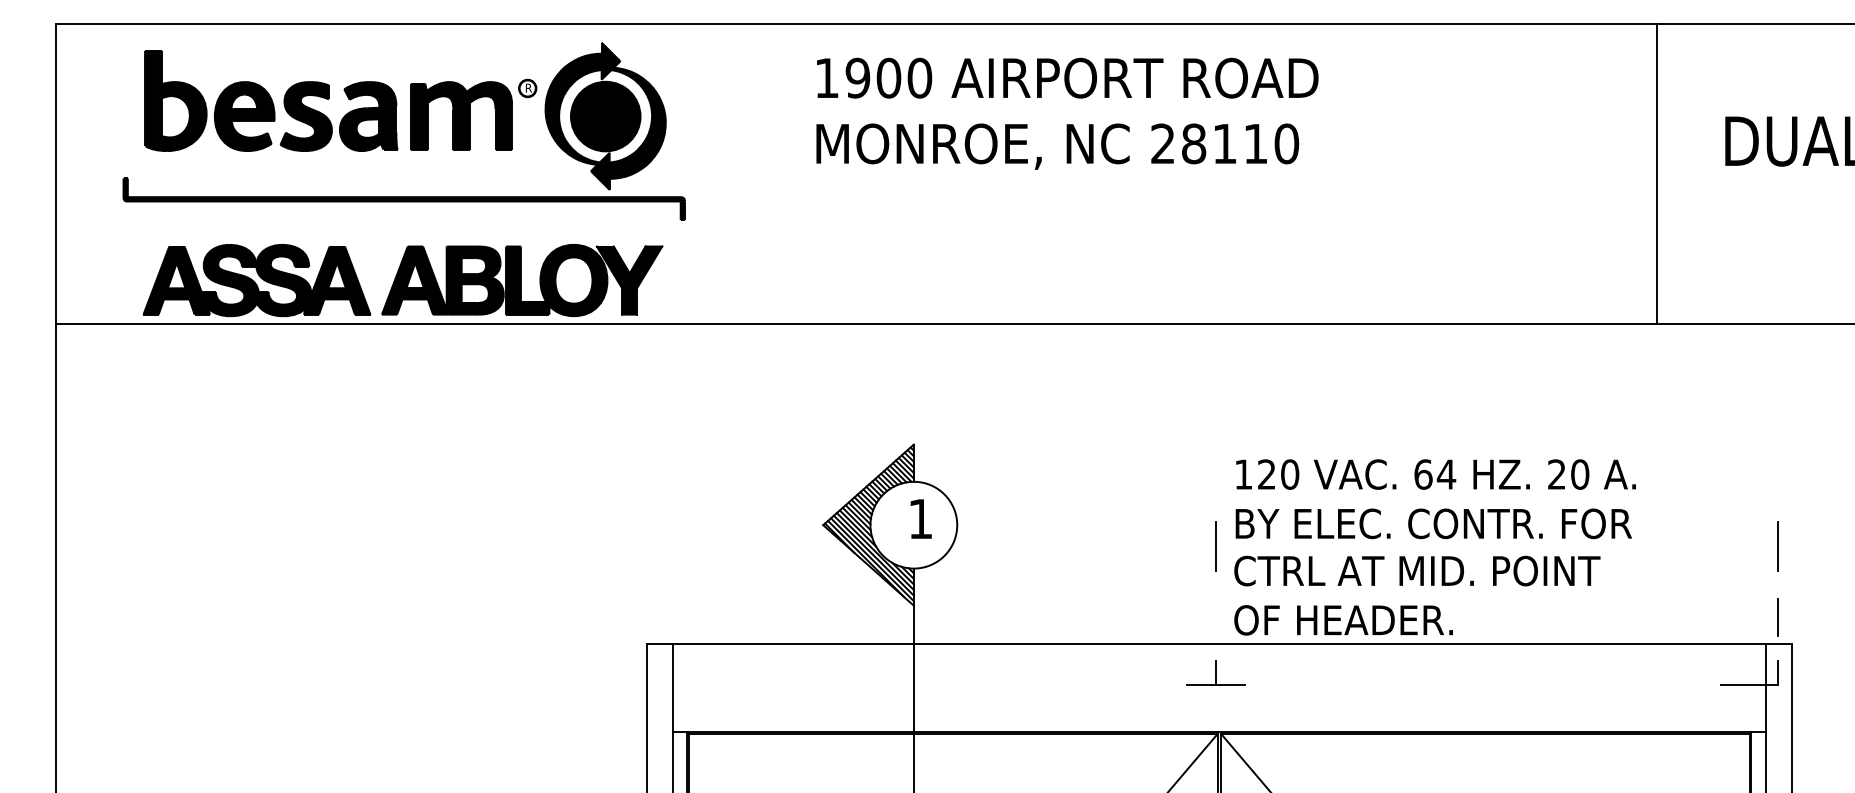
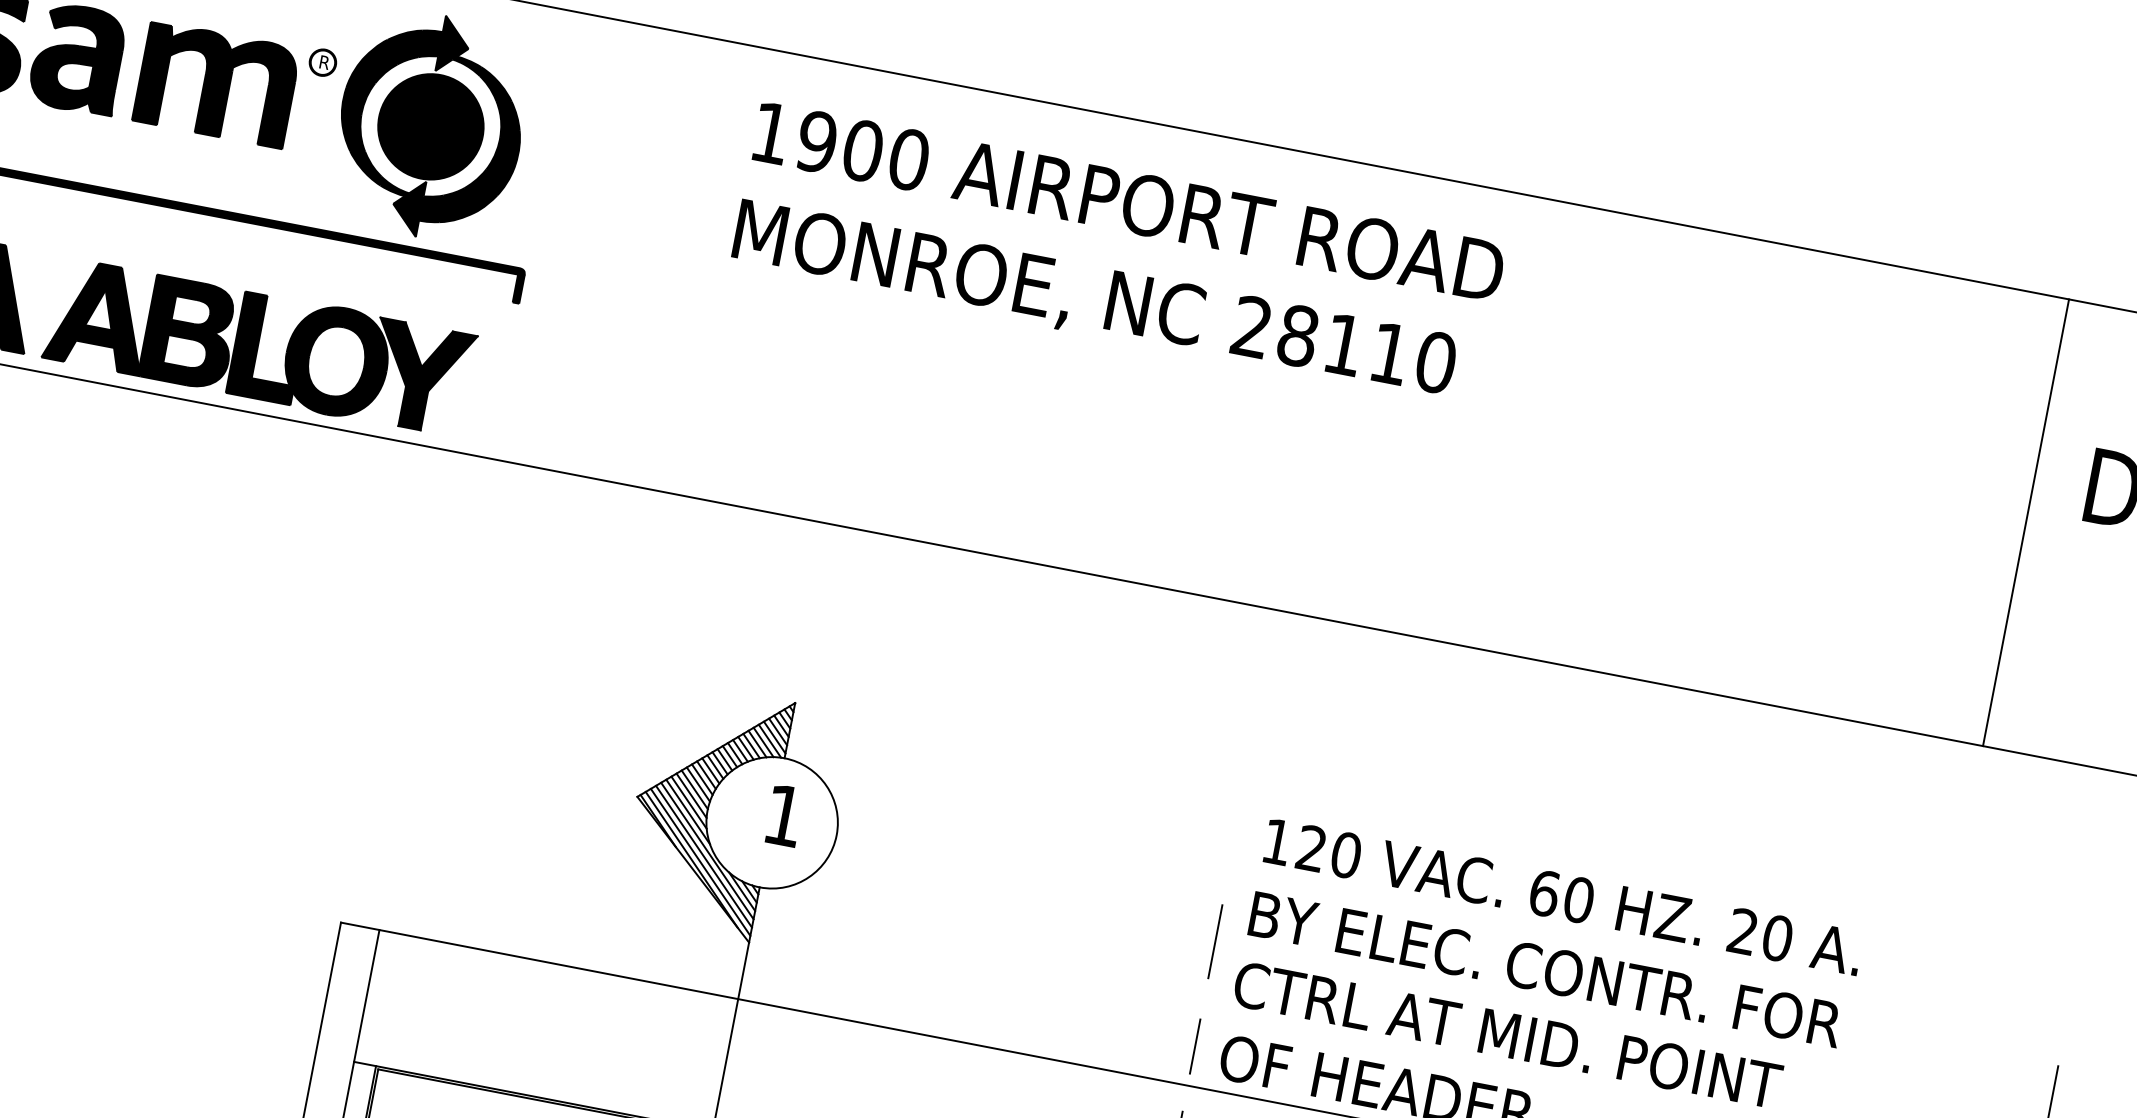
line: (1657, 173) -> (2026, 521), moved
text: (1446, 474) -> (1578, 899), 64 -> 60
line: (1216, 617) -> (1195, 1046), added

